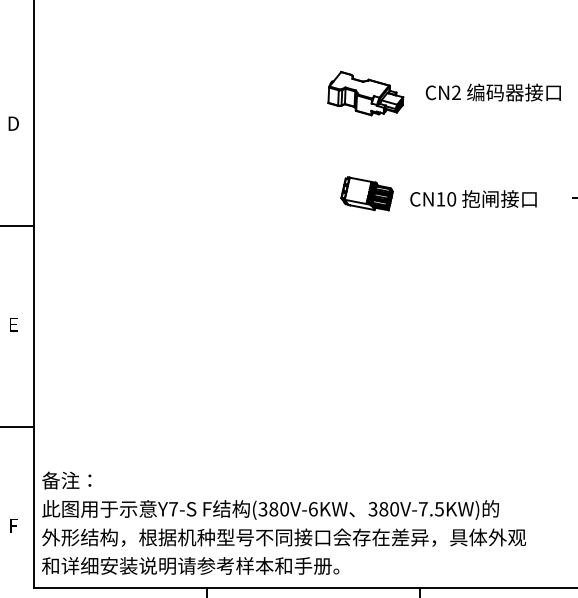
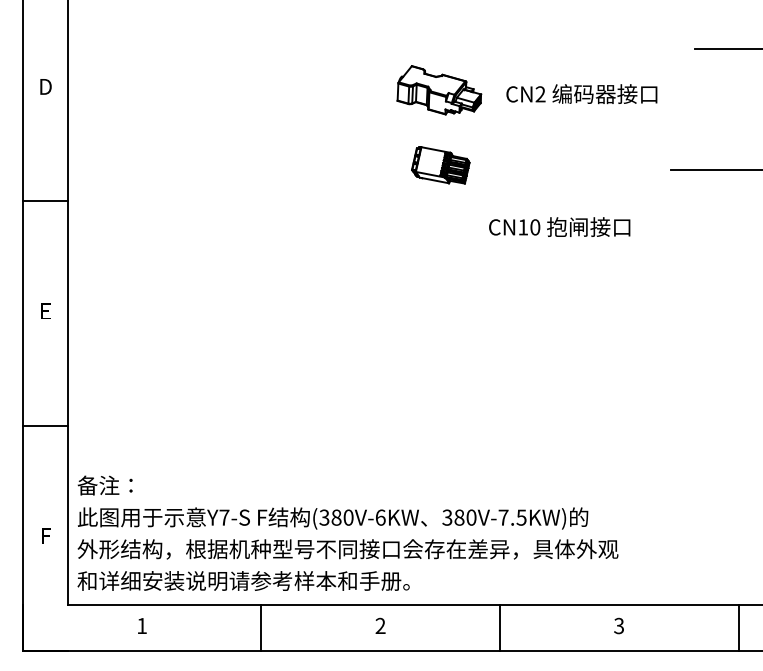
text: (493, 92) -> (581, 94), moved
part: (365, 93) -> (439, 90), moved
text: (473, 198) -> (559, 226), moved

